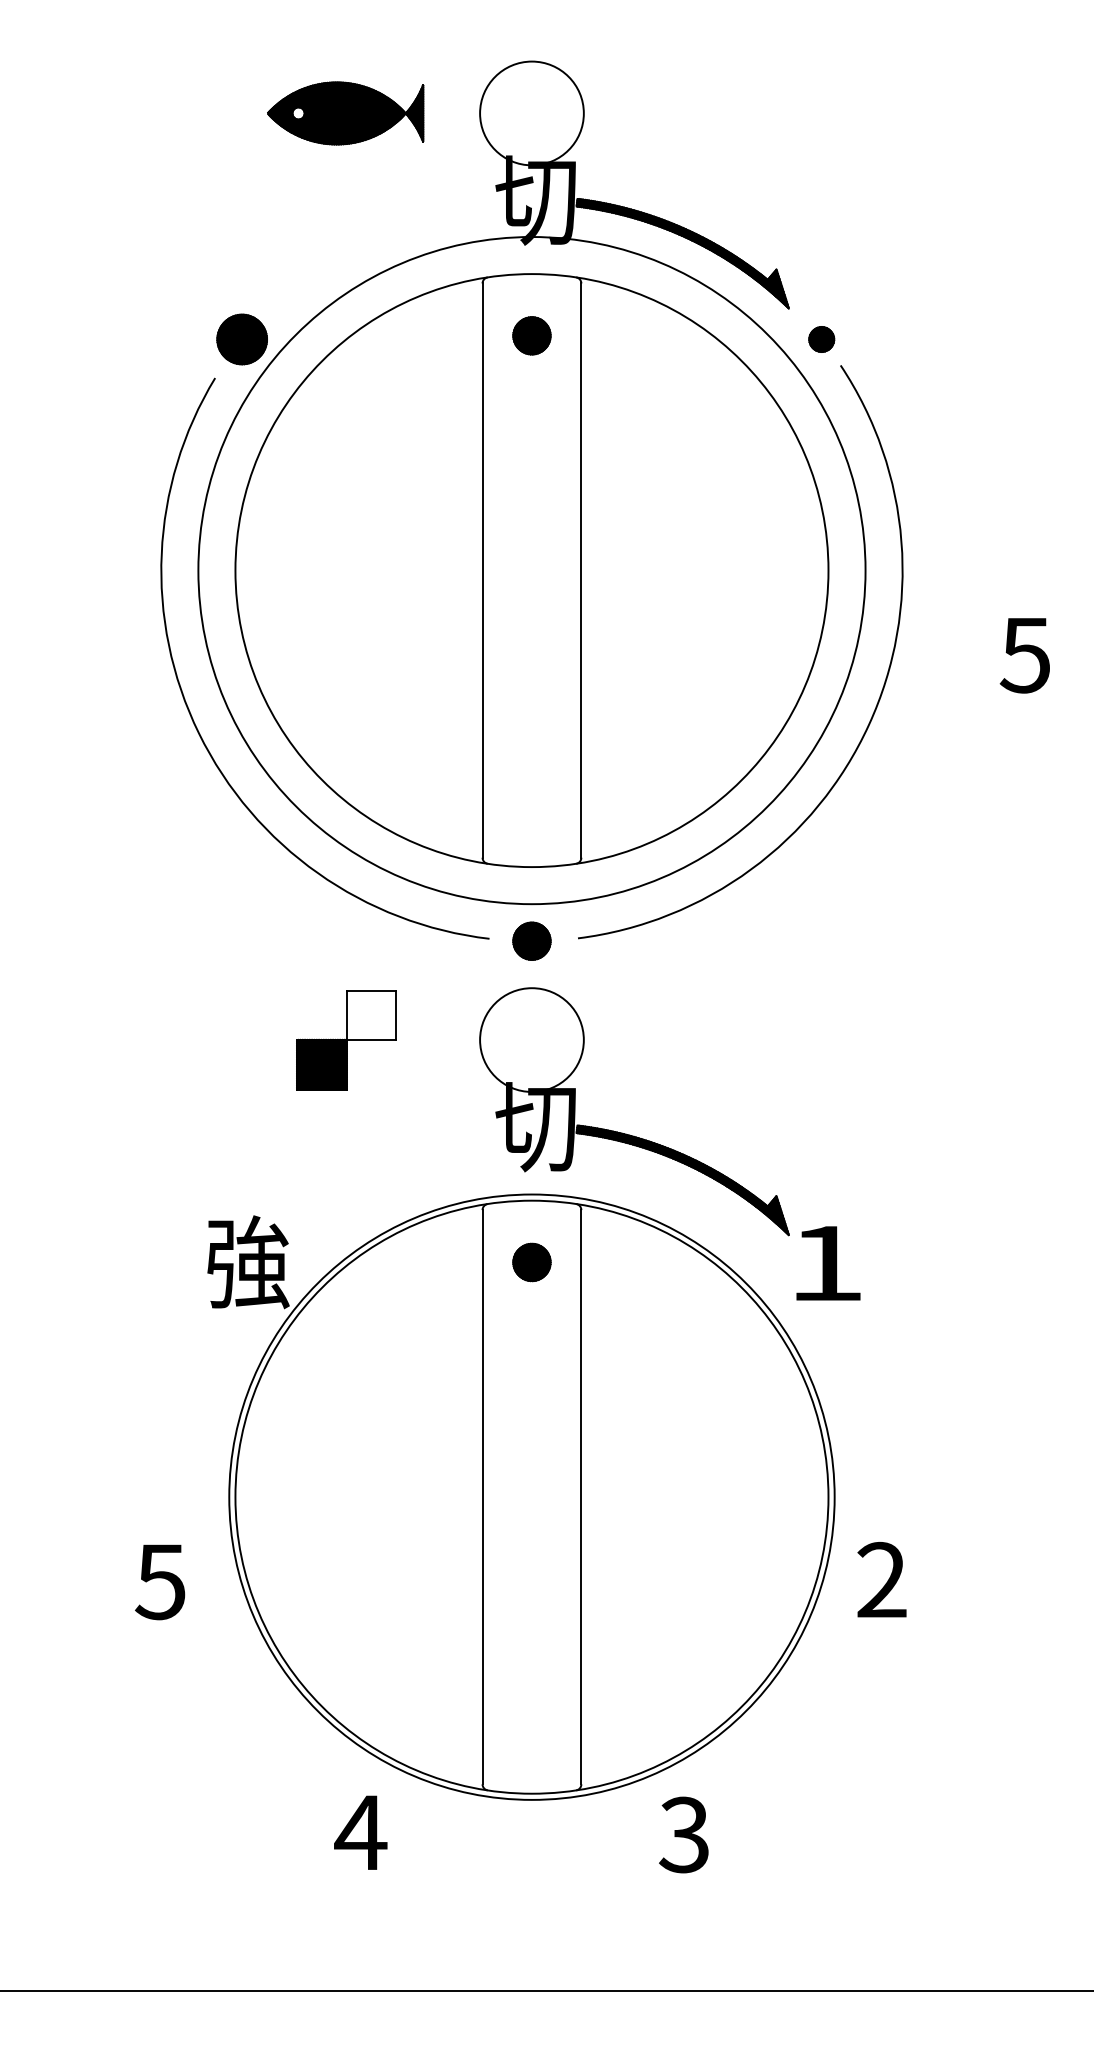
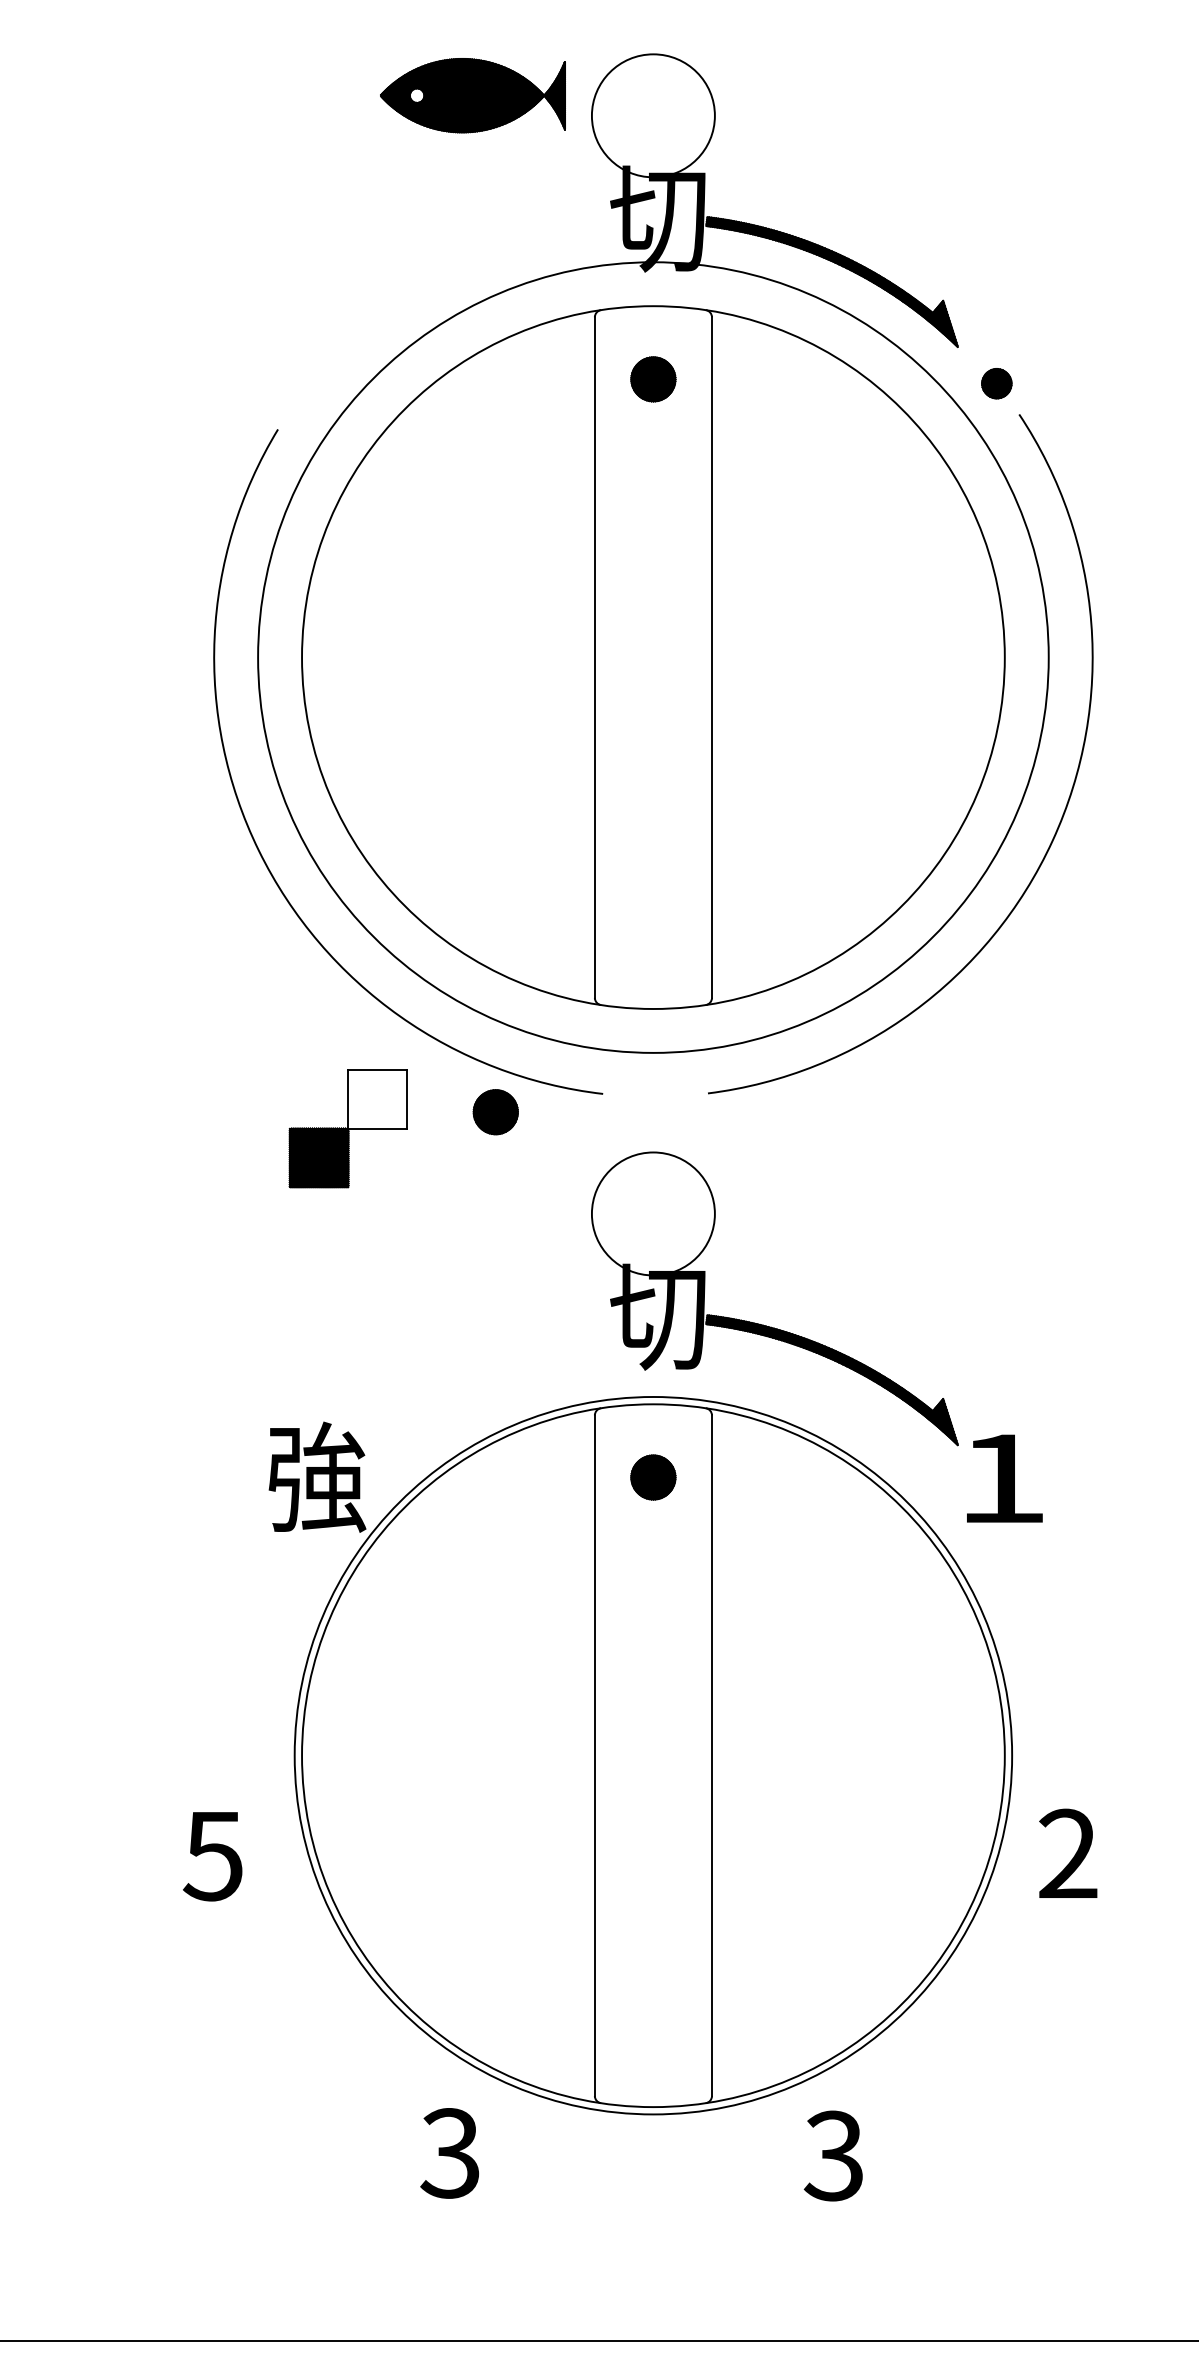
part: (345, 113) -> (472, 95), moved
part: (241, 339) -> (309, 383), removed
part: (531, 940) -> (495, 1111), moved
part: (346, 1040) -> (348, 1129), moved
text: (360, 1832) -> (450, 2153), 4 -> 3

